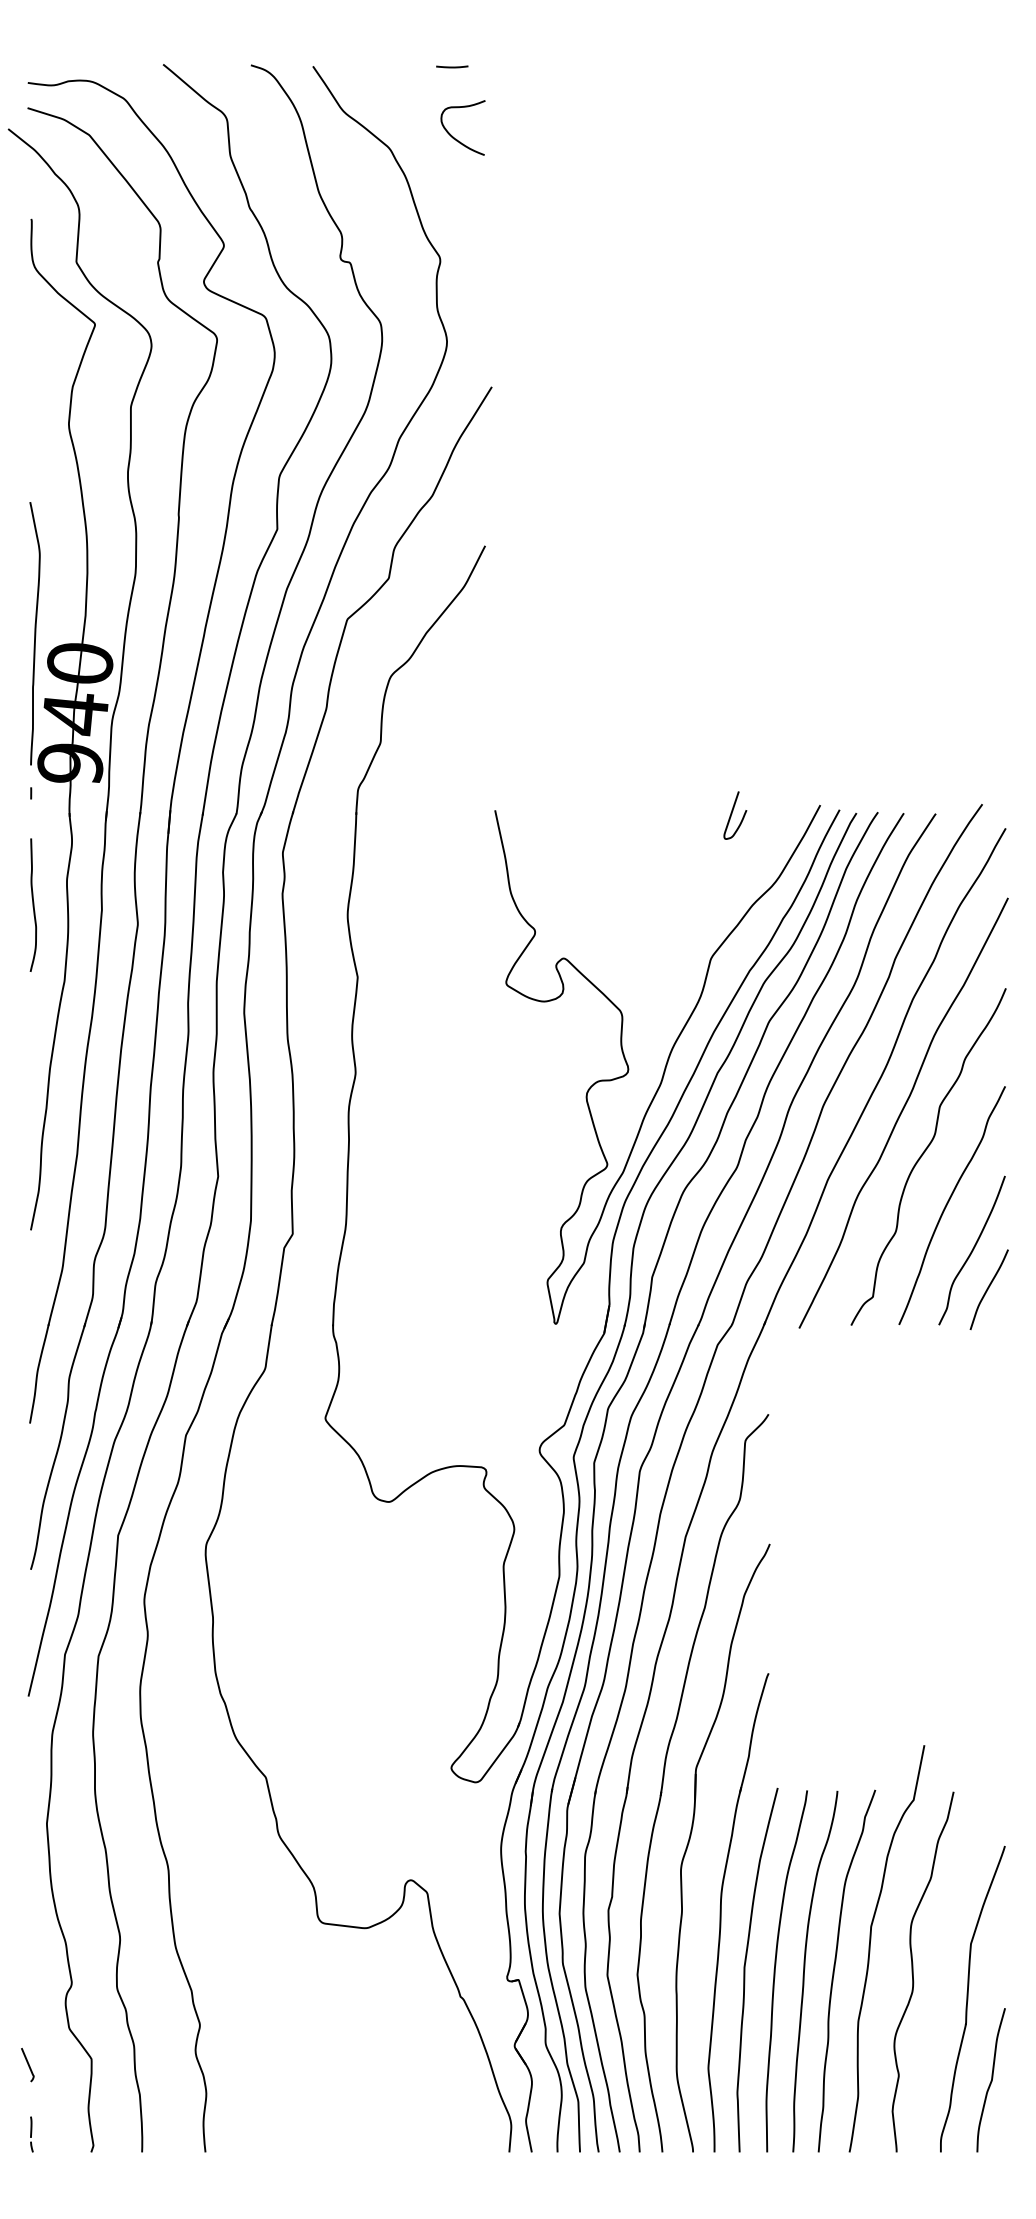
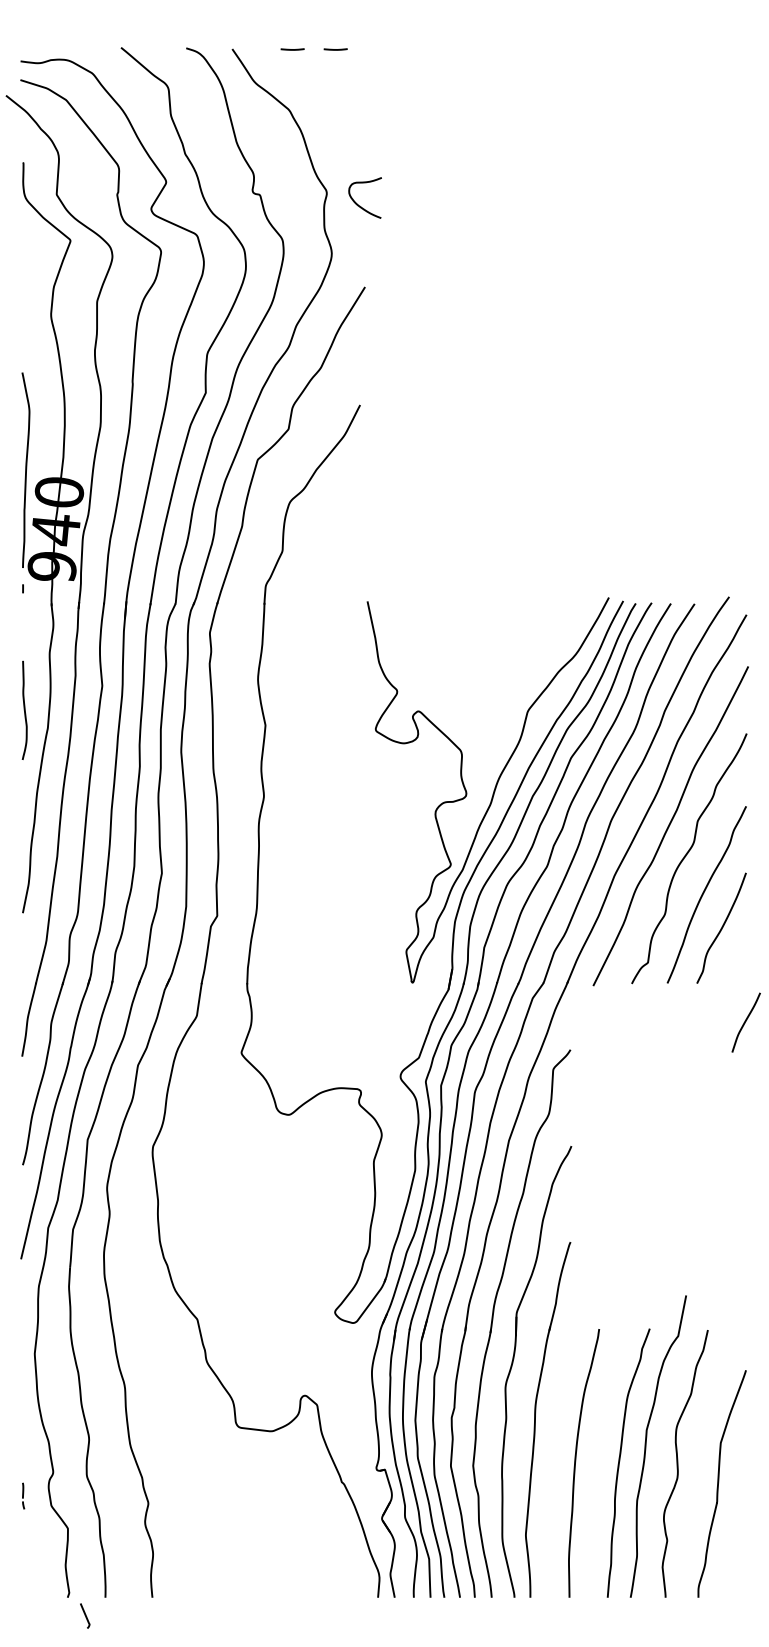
line: (394, 66) -> (292, 49), added
curve: (453, 136) -> (358, 204), moved
curve: (732, 814) -> (543, 604), removed
curve: (33, 904) -> (24, 709), moved
curve: (988, 1289) -> (745, 1022), moved
curve: (805, 1968) -> (597, 1461), removed
curve: (745, 1969) -> (553, 1461), removed
curve: (27, 2064) -> (84, 1615), moved
curve: (990, 2080) -> (735, 1544), removed
line: (31, 2134) -> (23, 1496), moved

